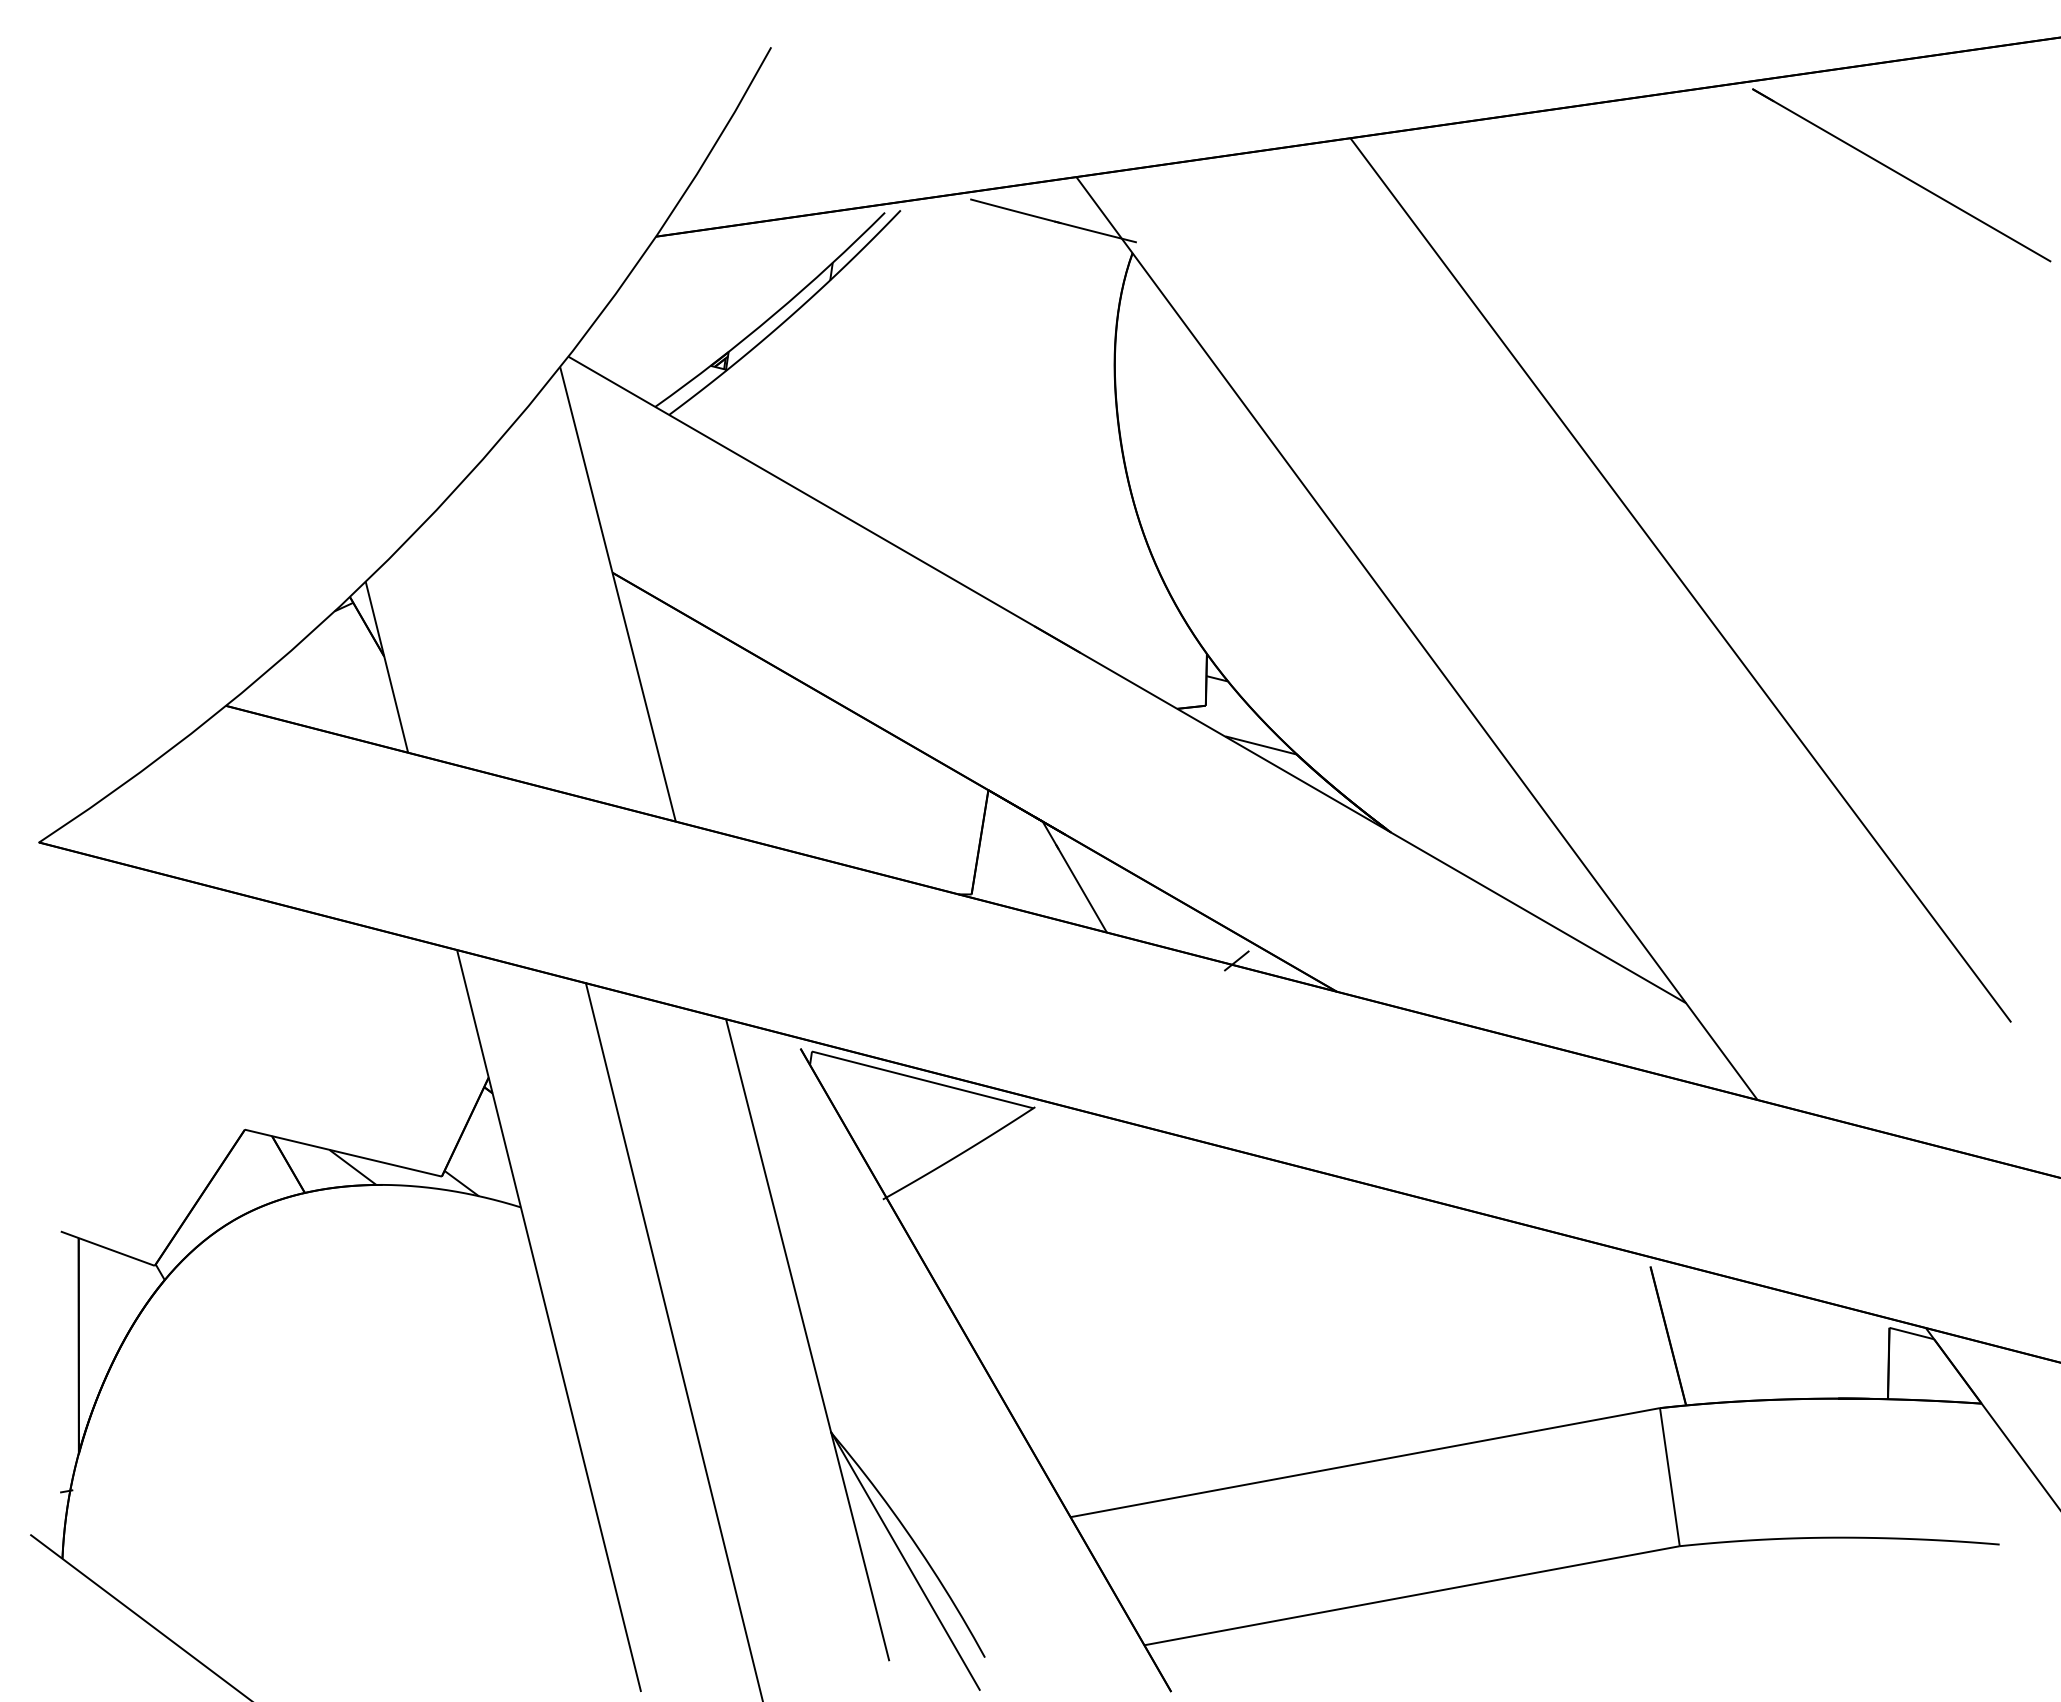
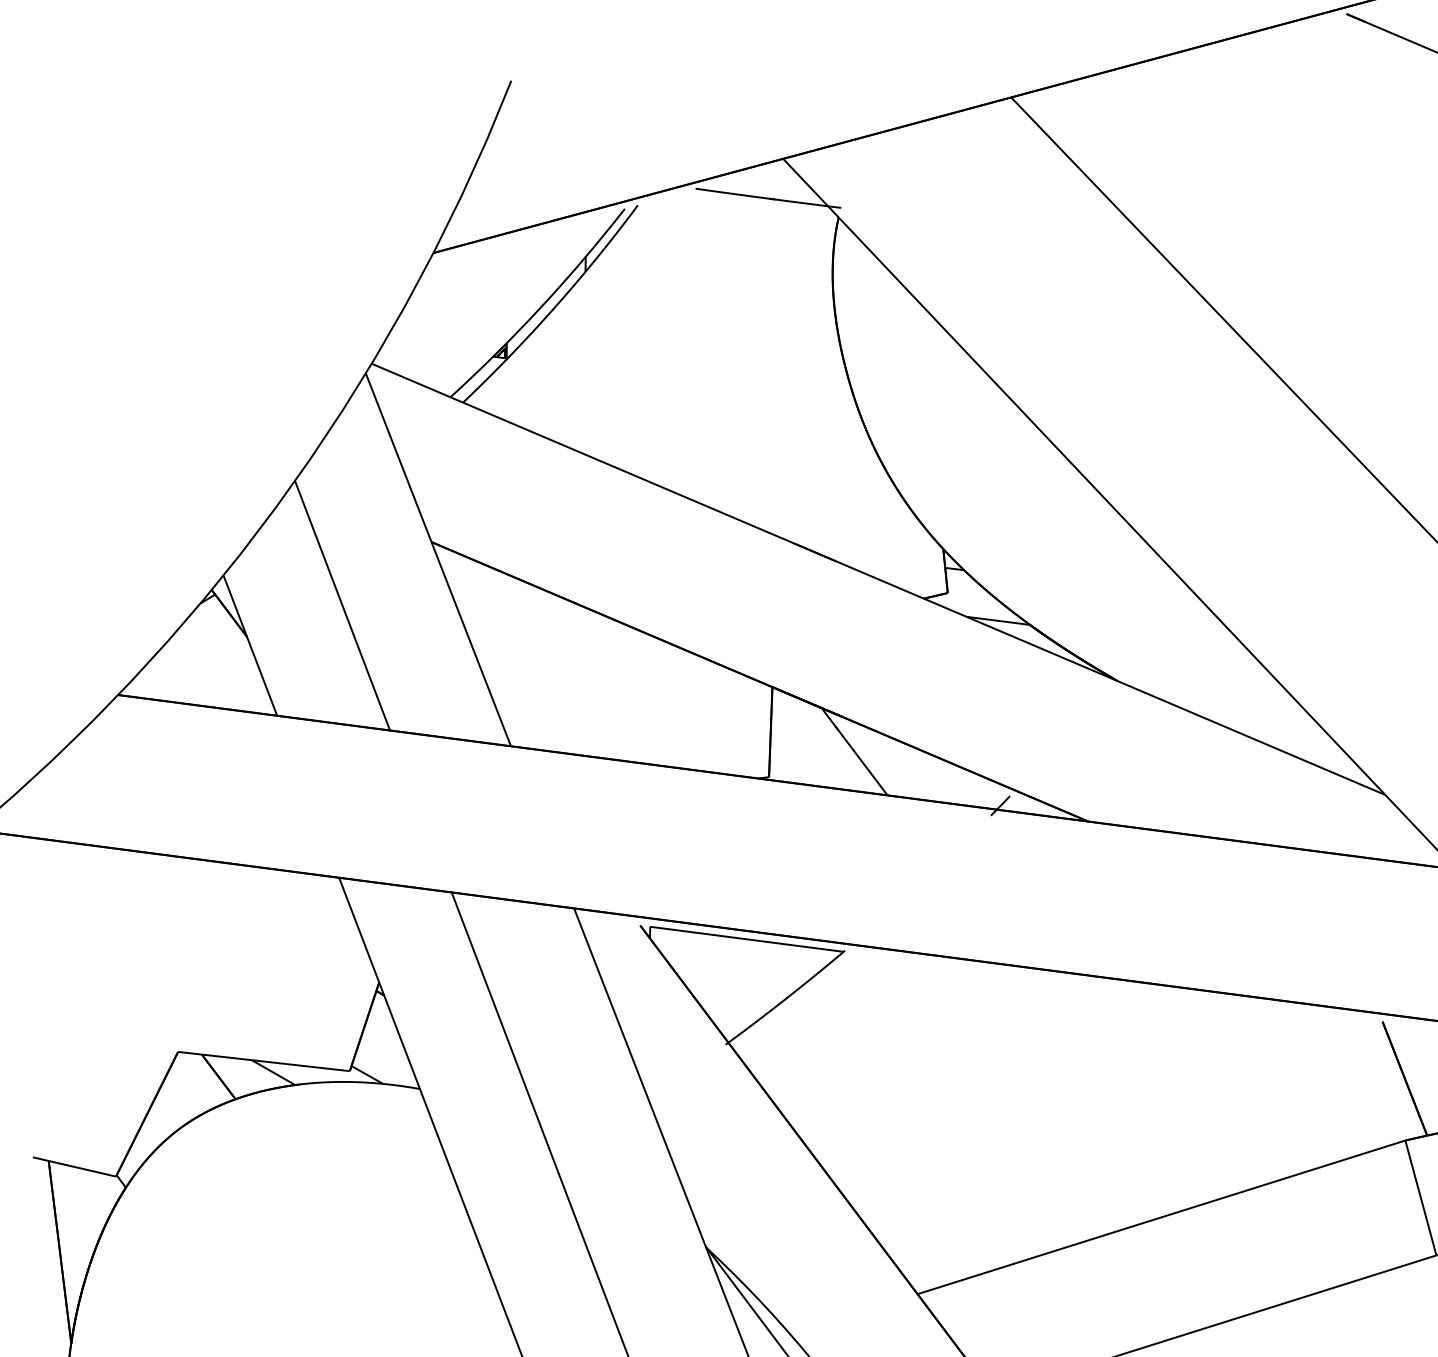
line: (499, 634) -> (342, 606), added

